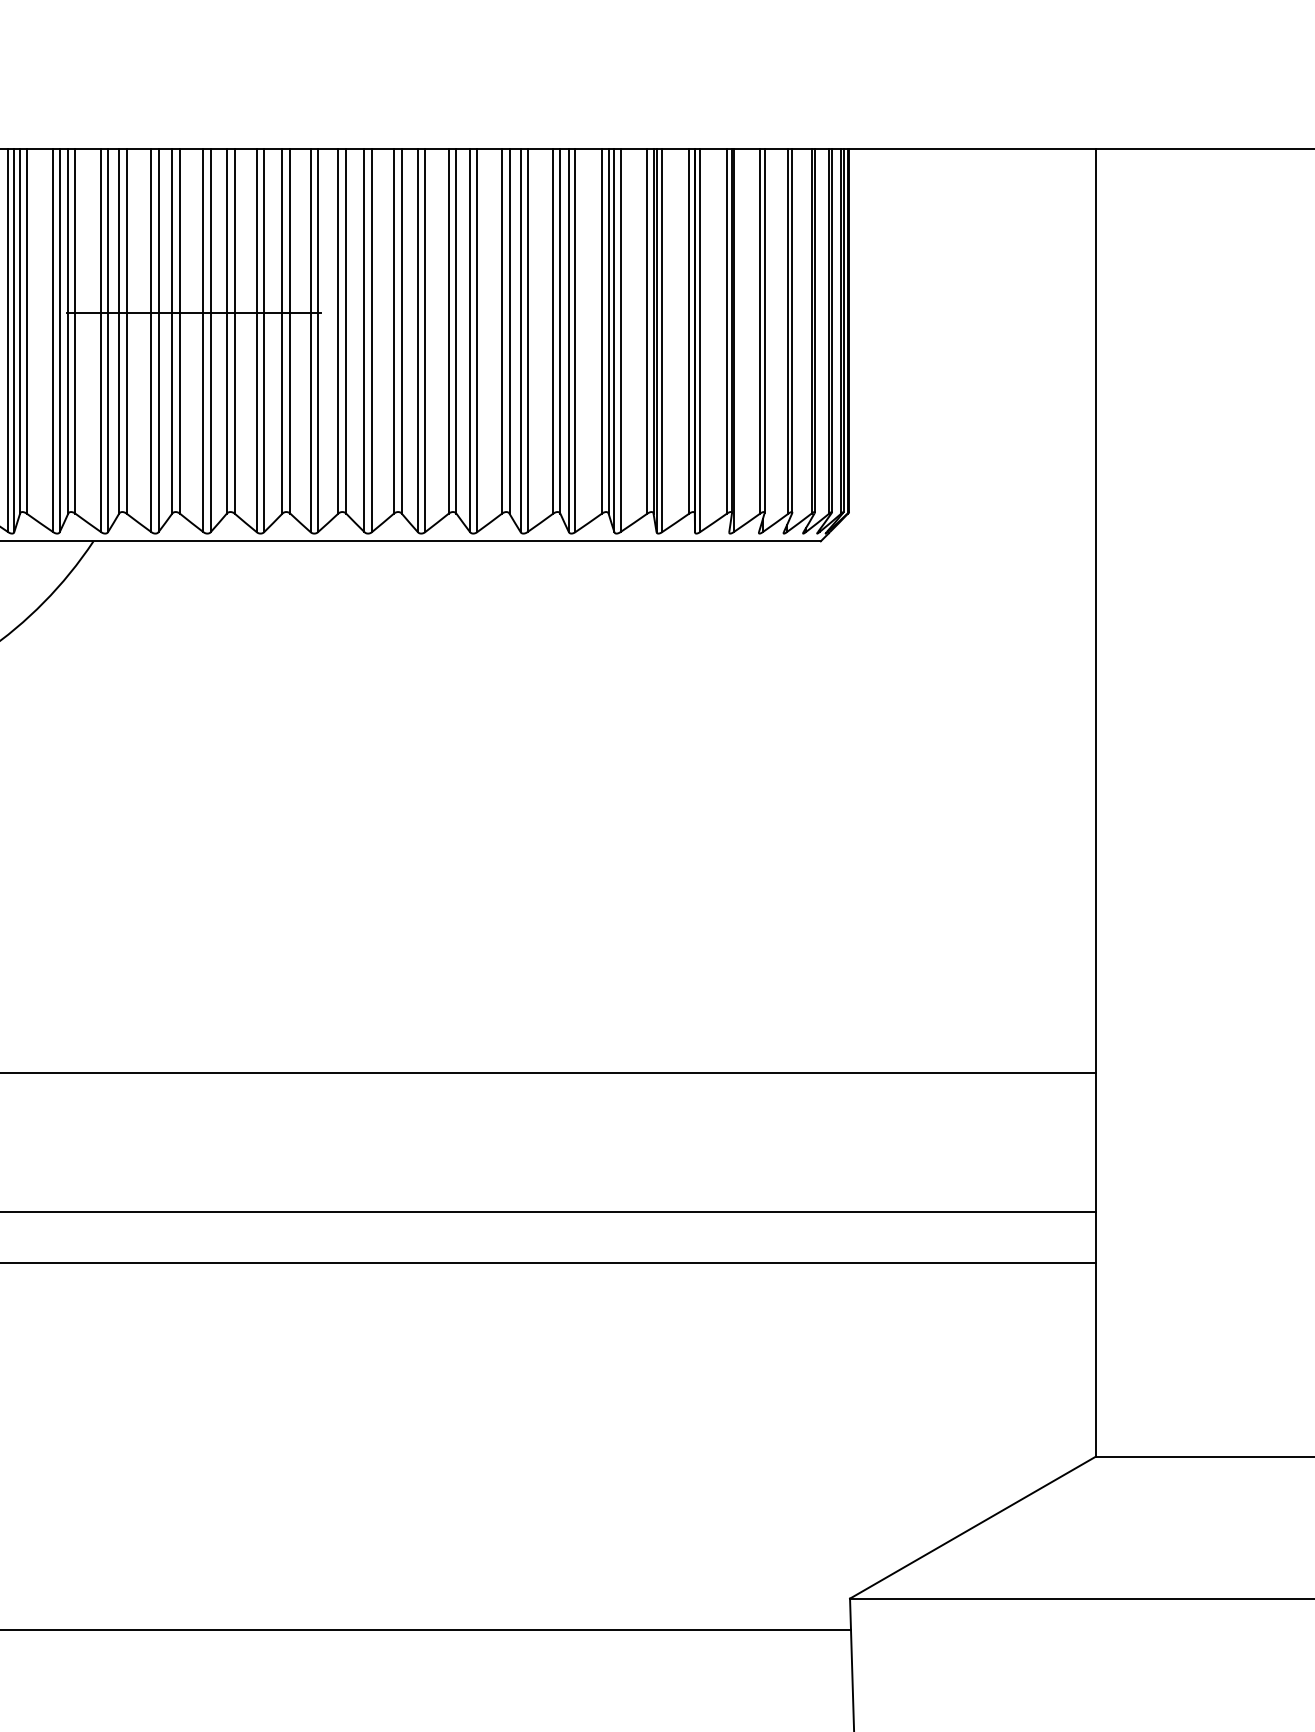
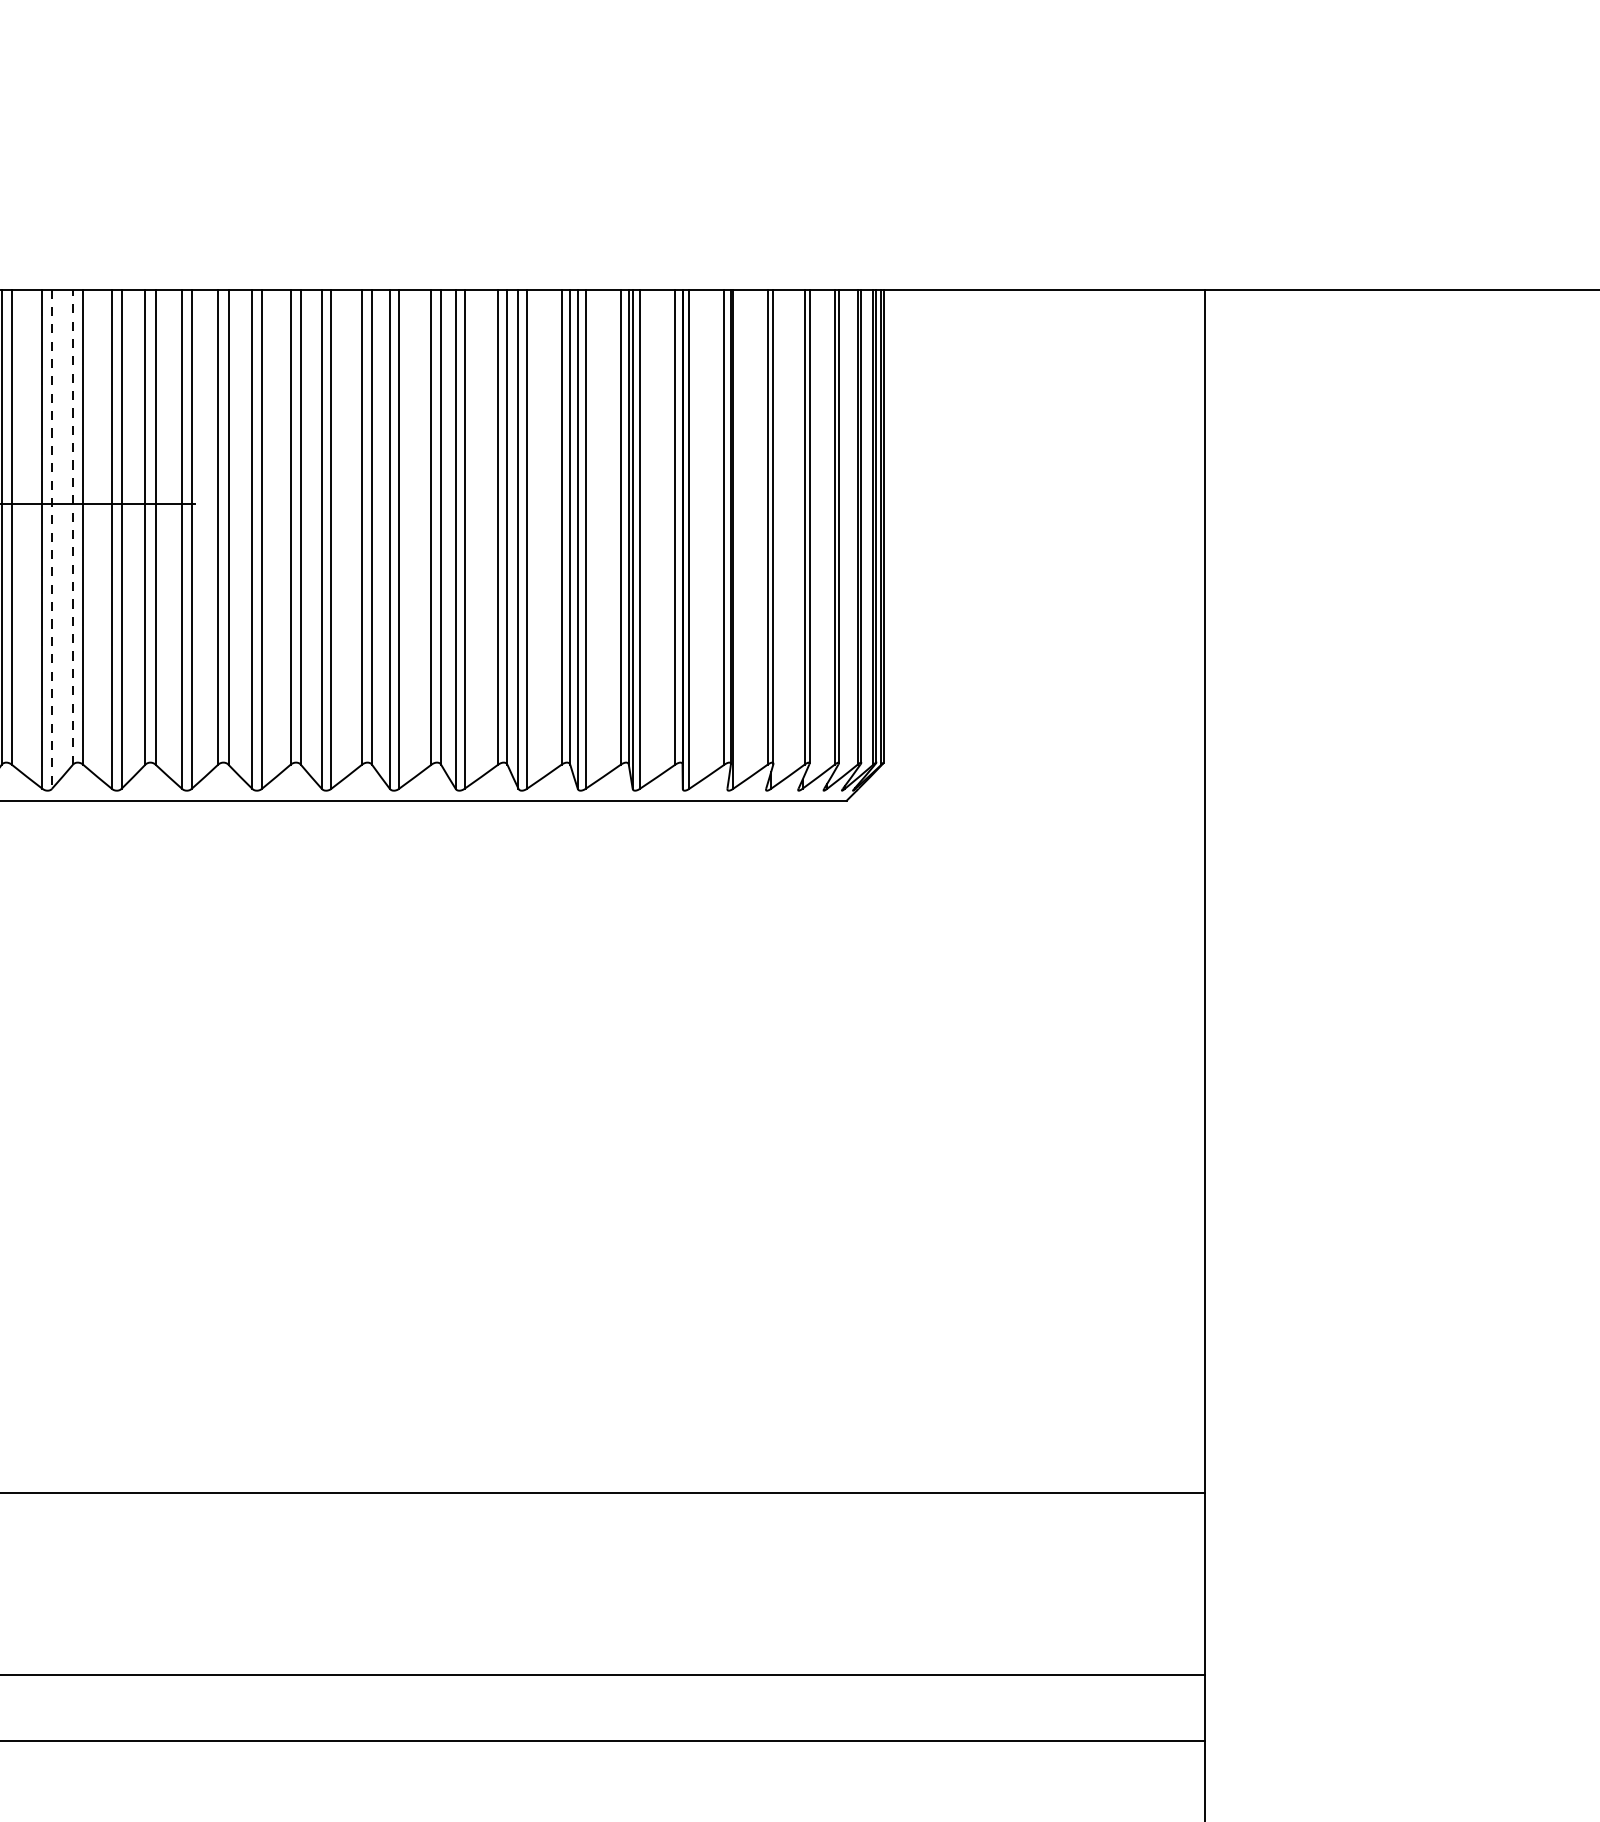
line: (226, 330) -> (72, 526), solid -> dashed
line: (210, 340) -> (51, 539), solid -> dashed

